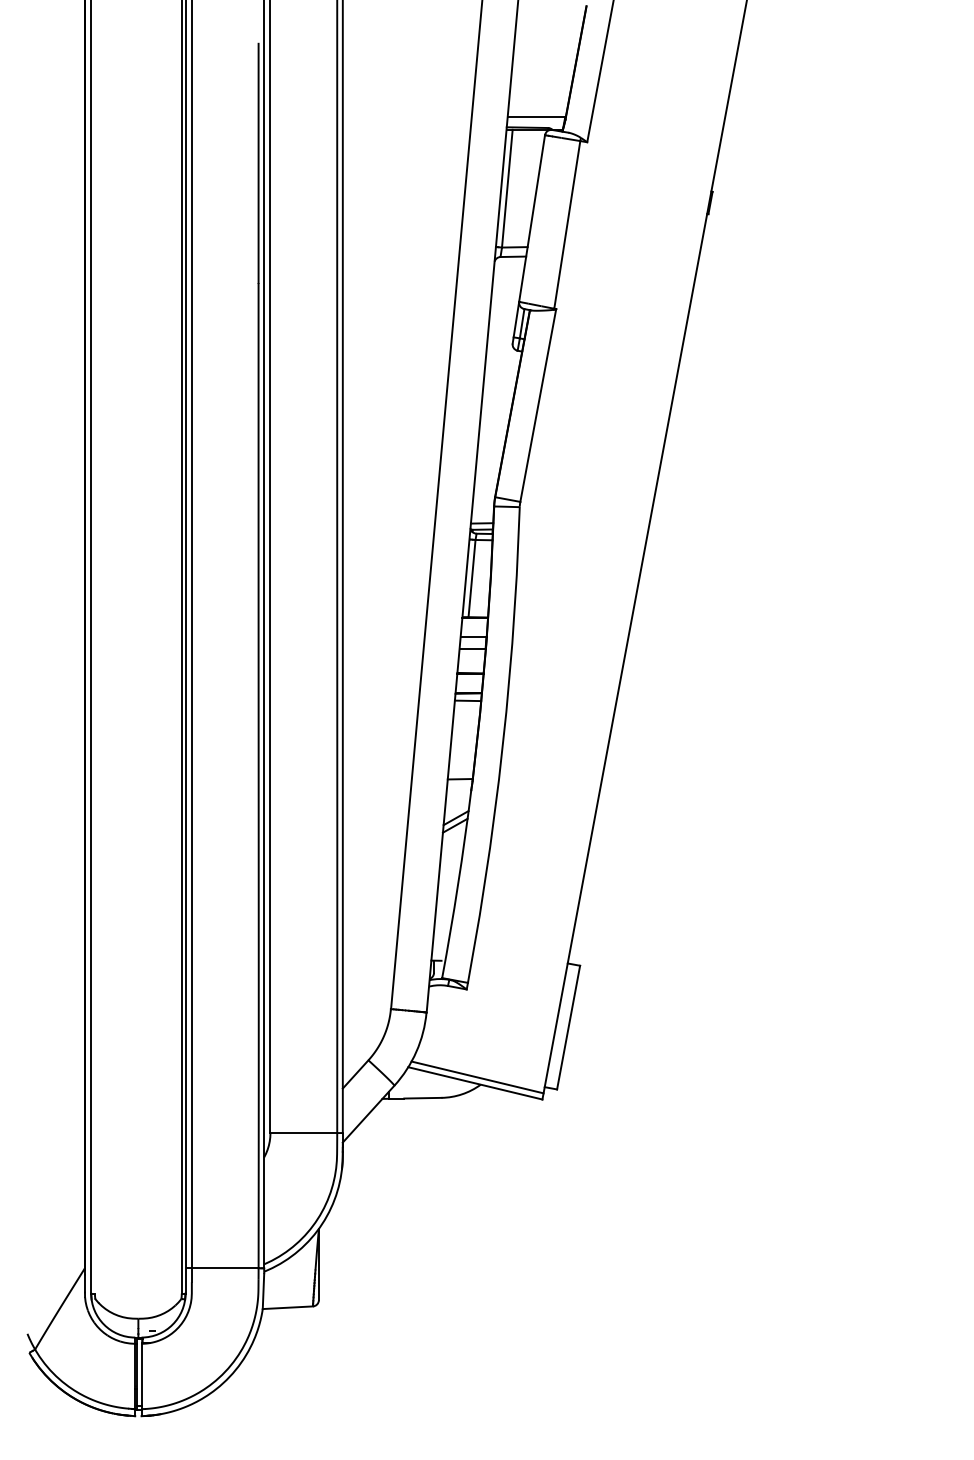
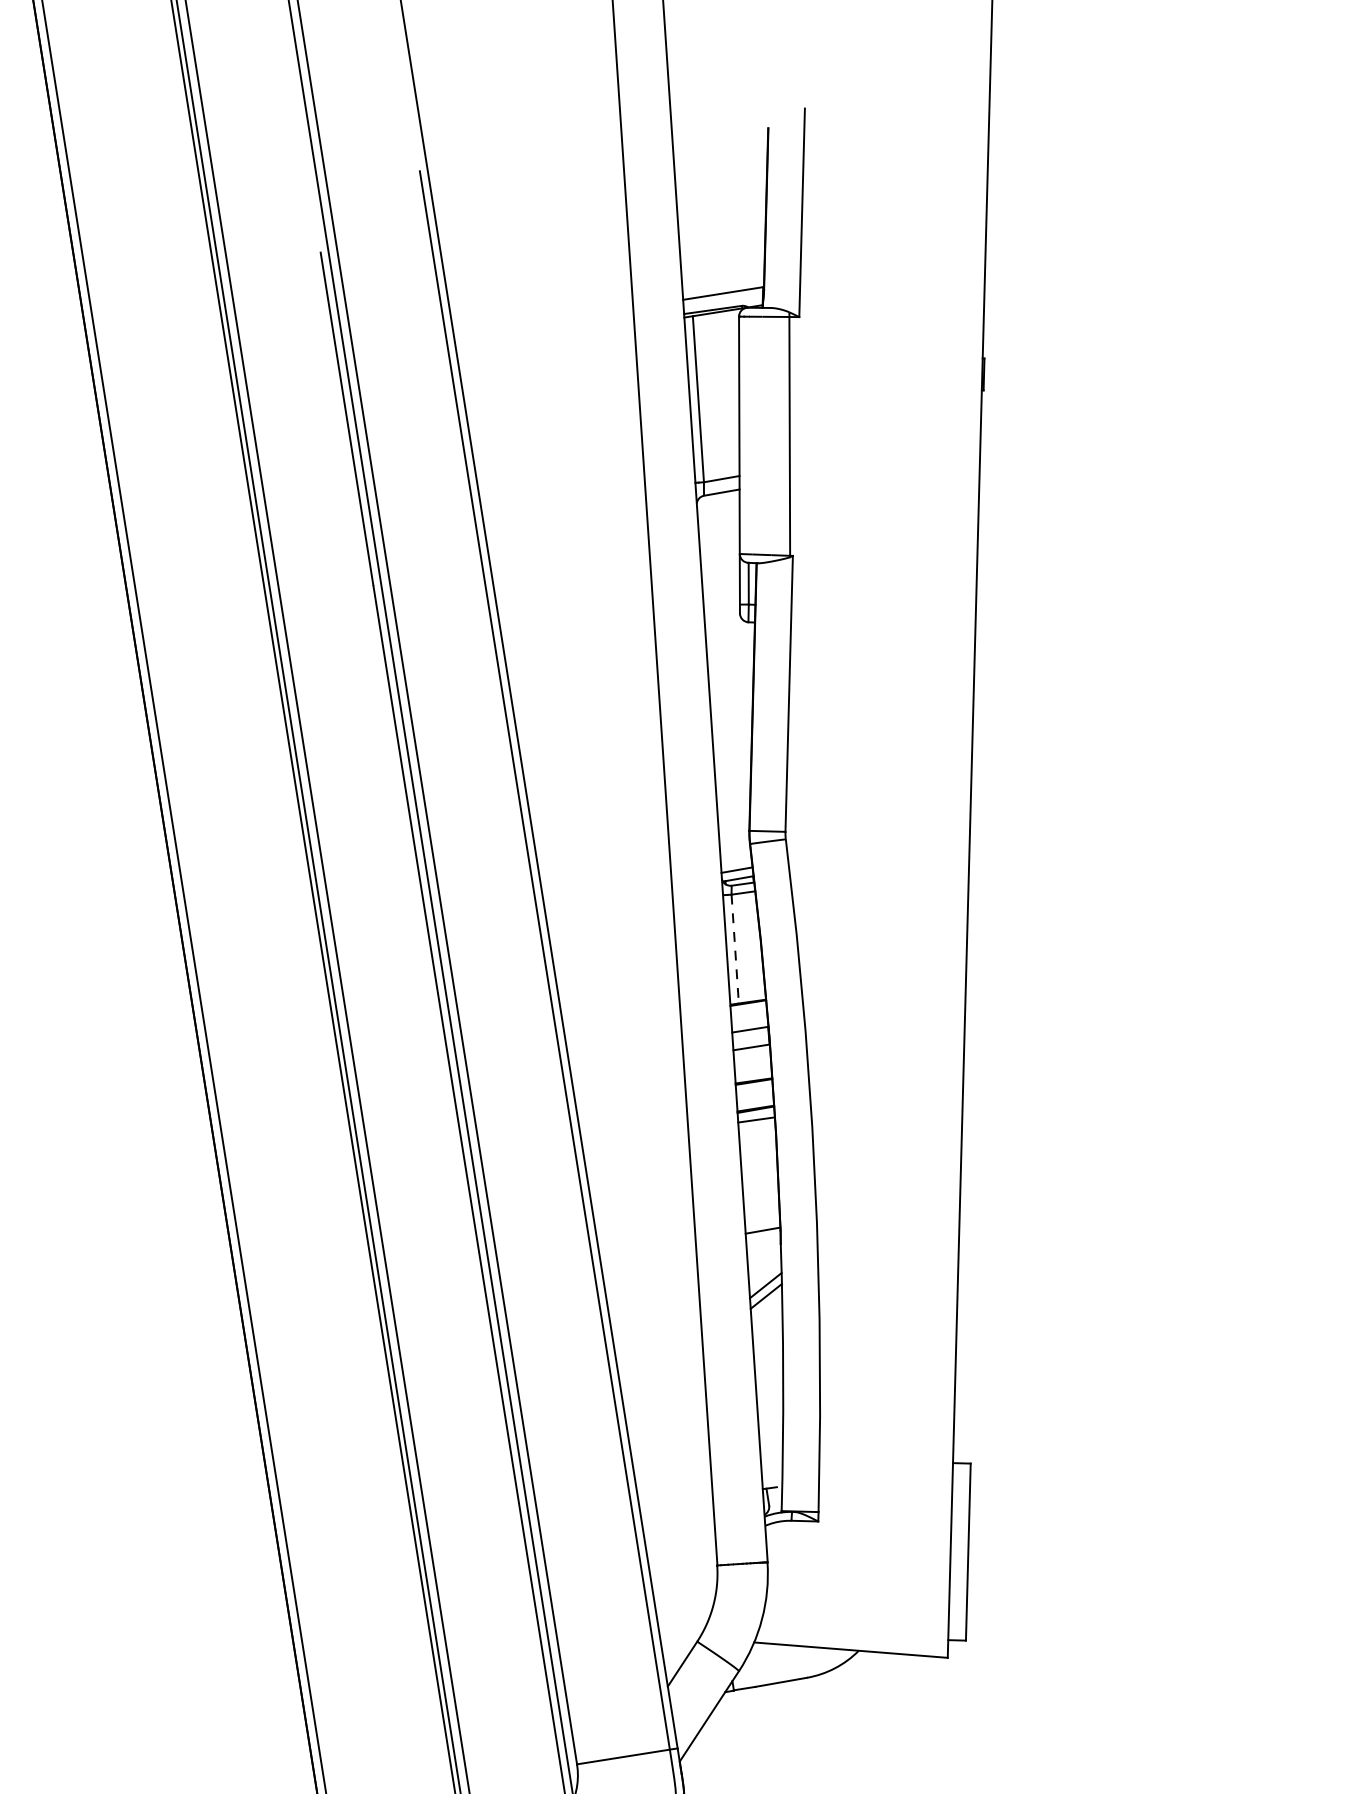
line: (472, 578) -> (735, 948), solid -> dashed
line: (477, 1077) -> (852, 1641), removed

